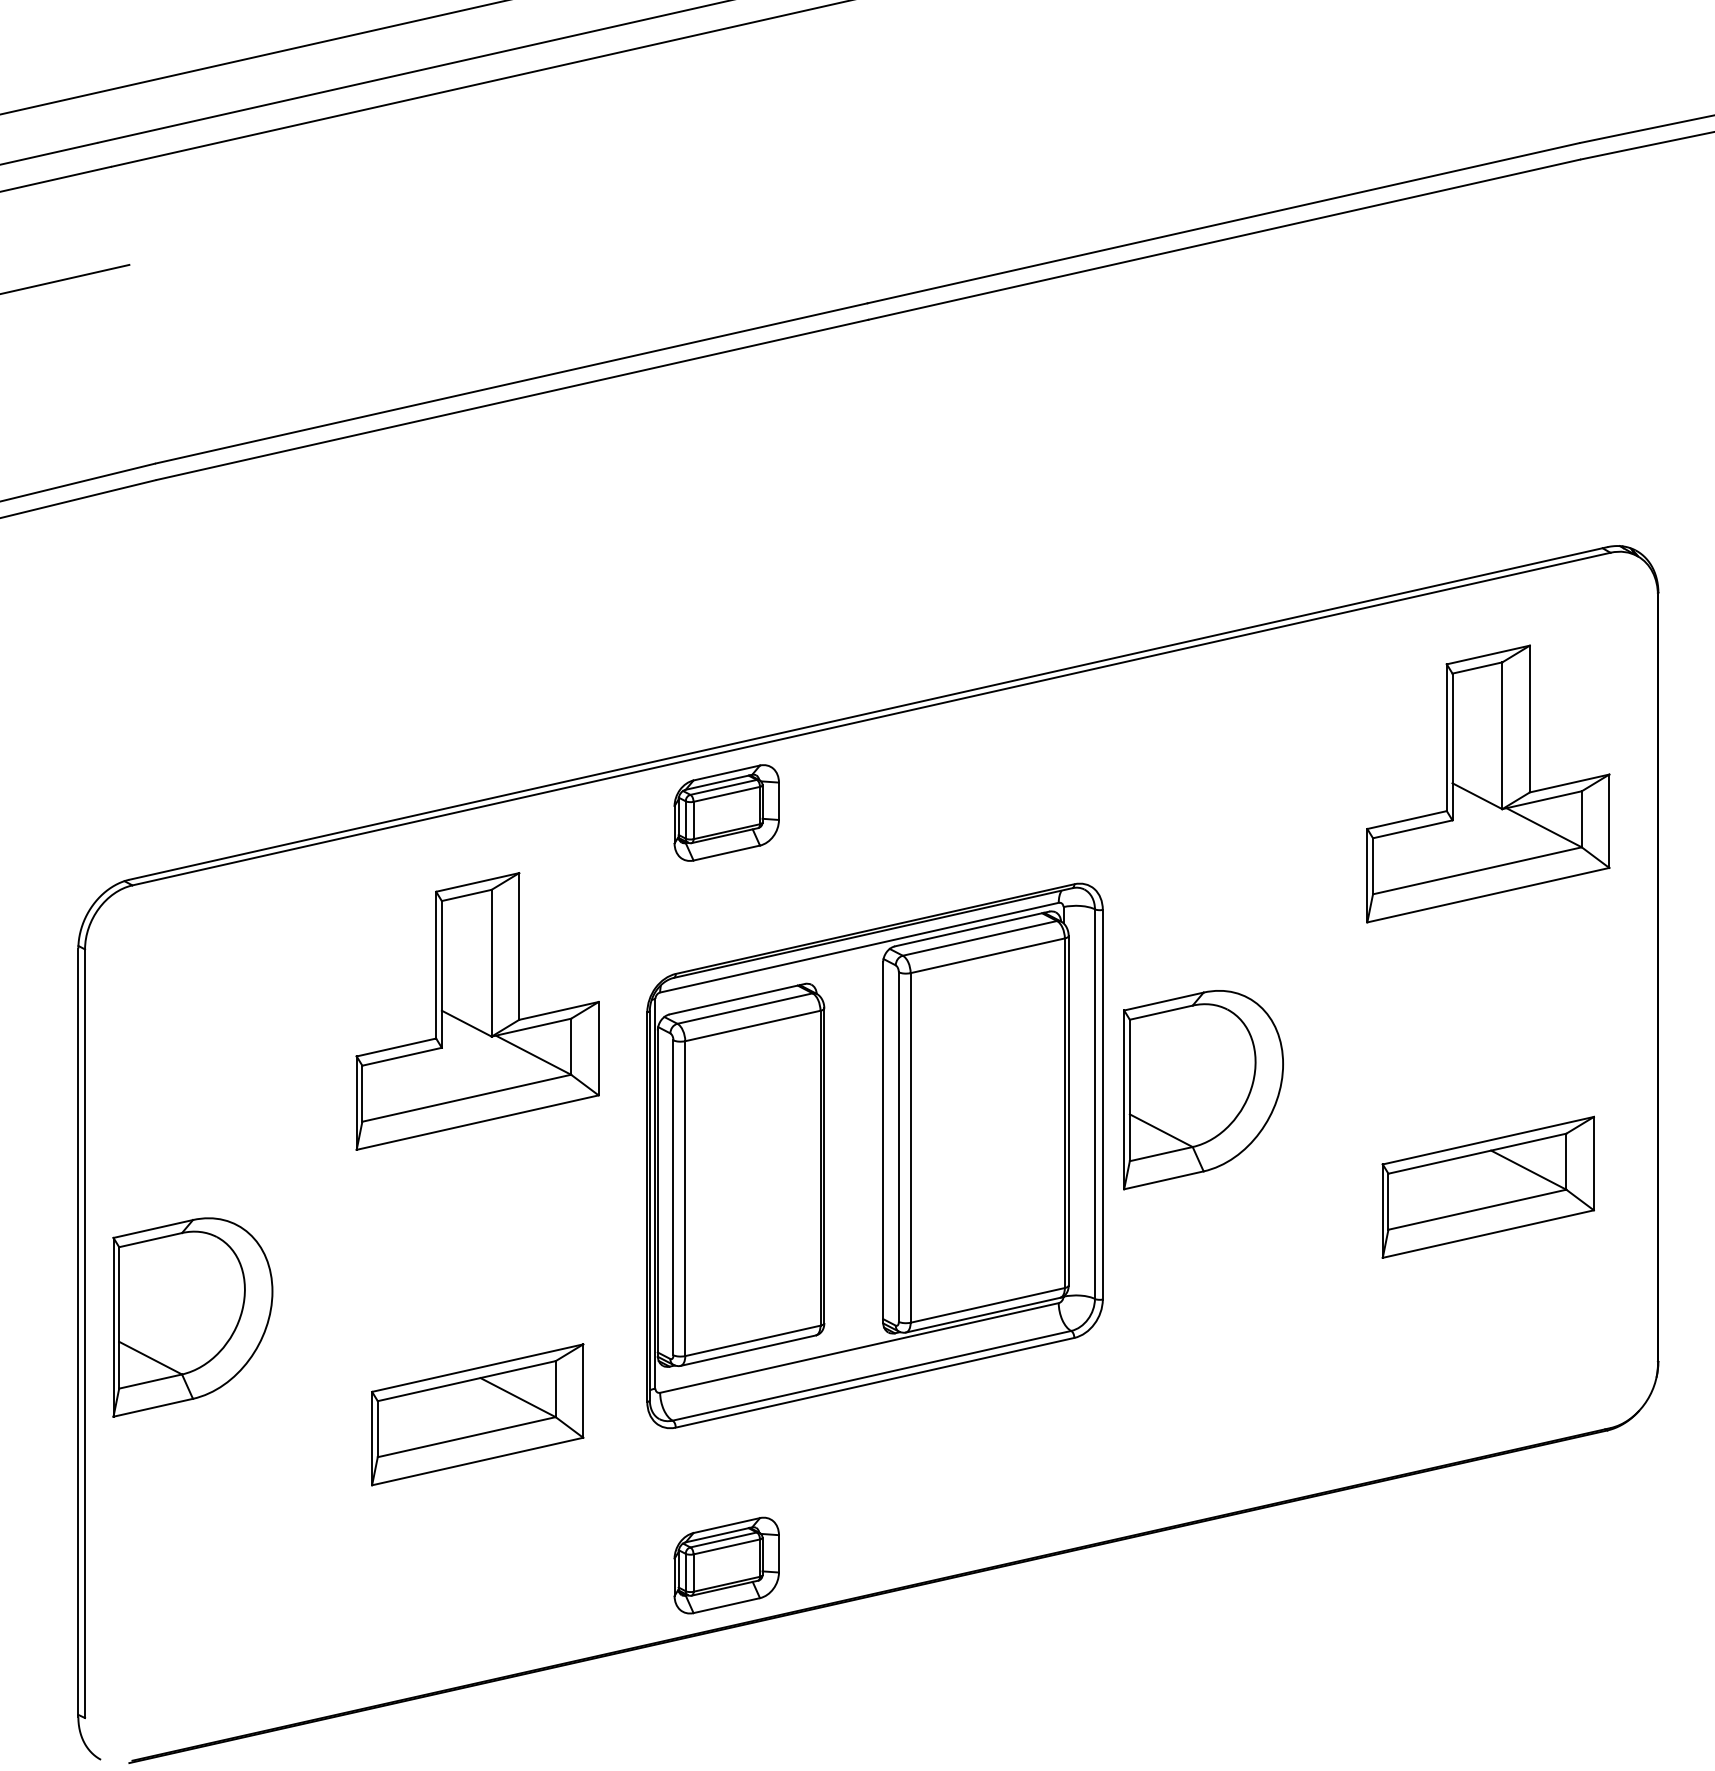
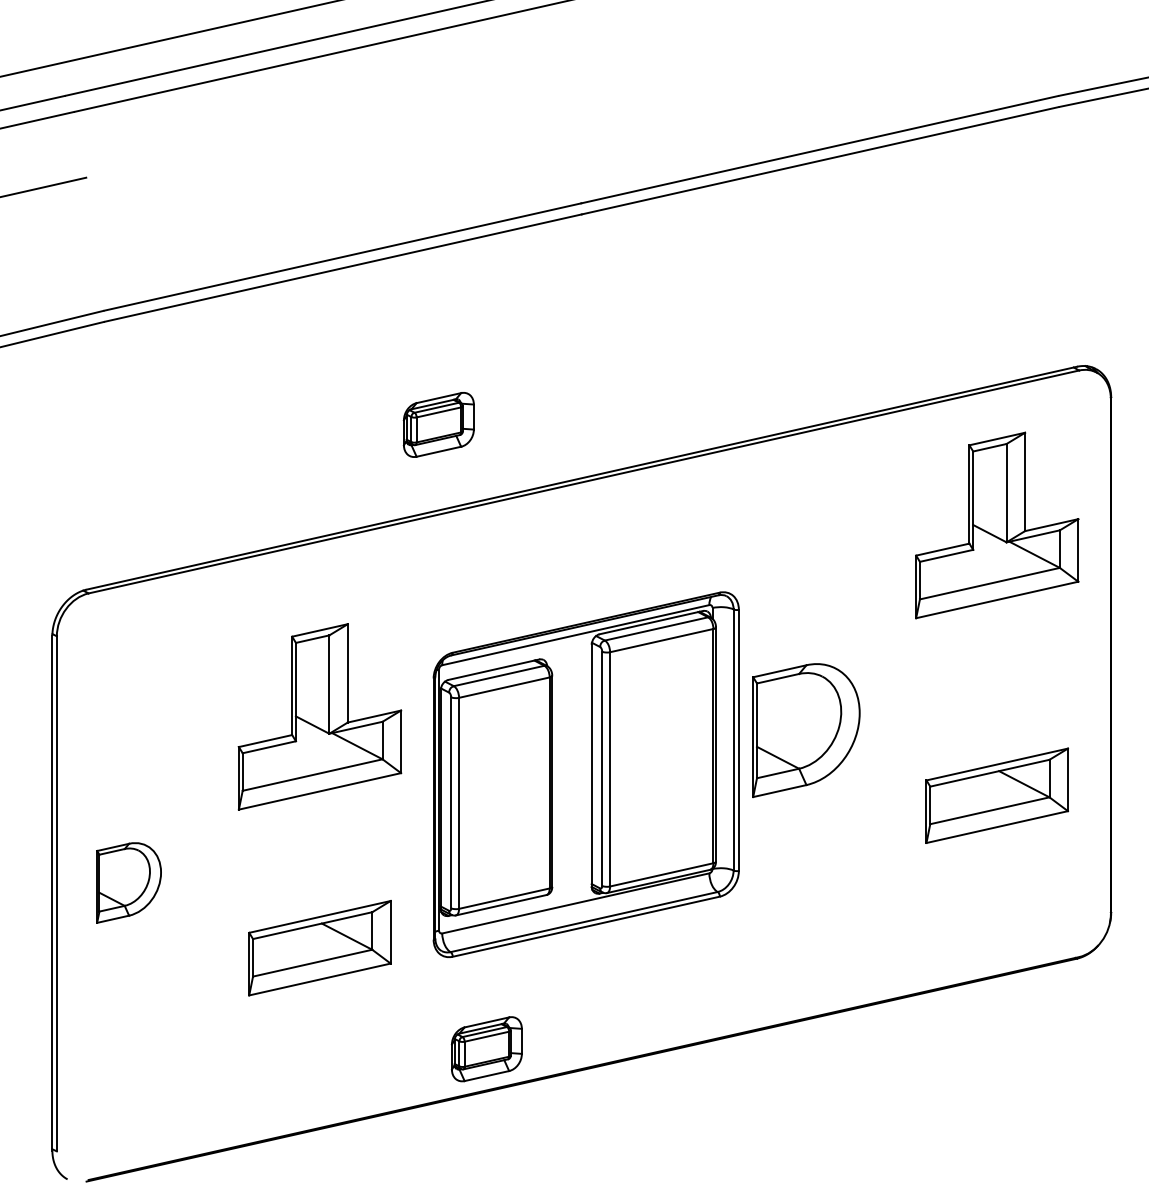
part: (726, 812) -> (438, 424), moved
part: (476, 1010) -> (319, 716), moved
part: (191, 1316) -> (128, 882), size x0.6

